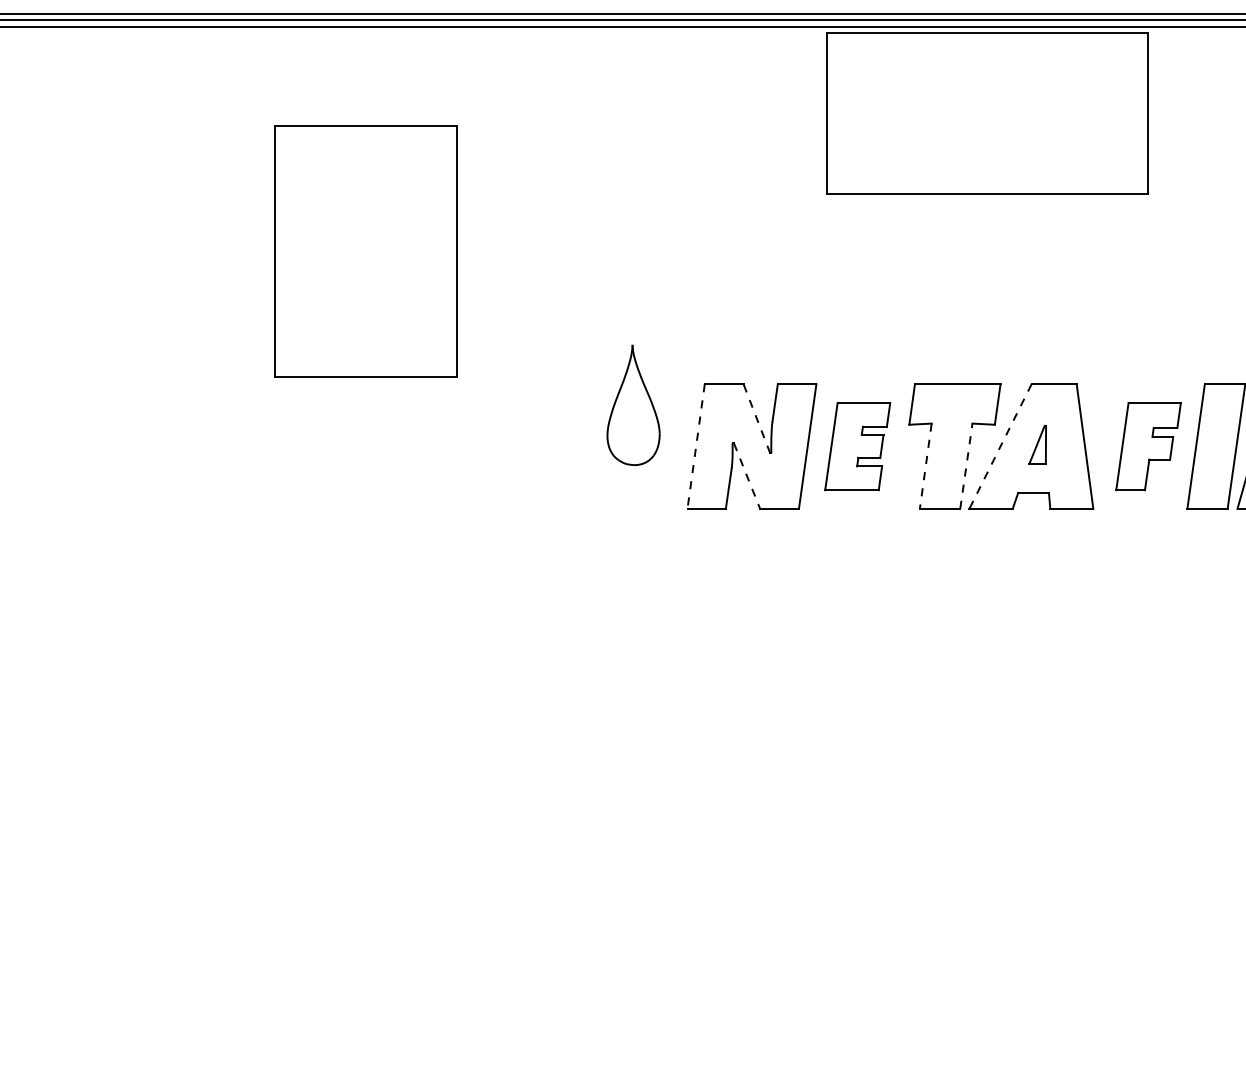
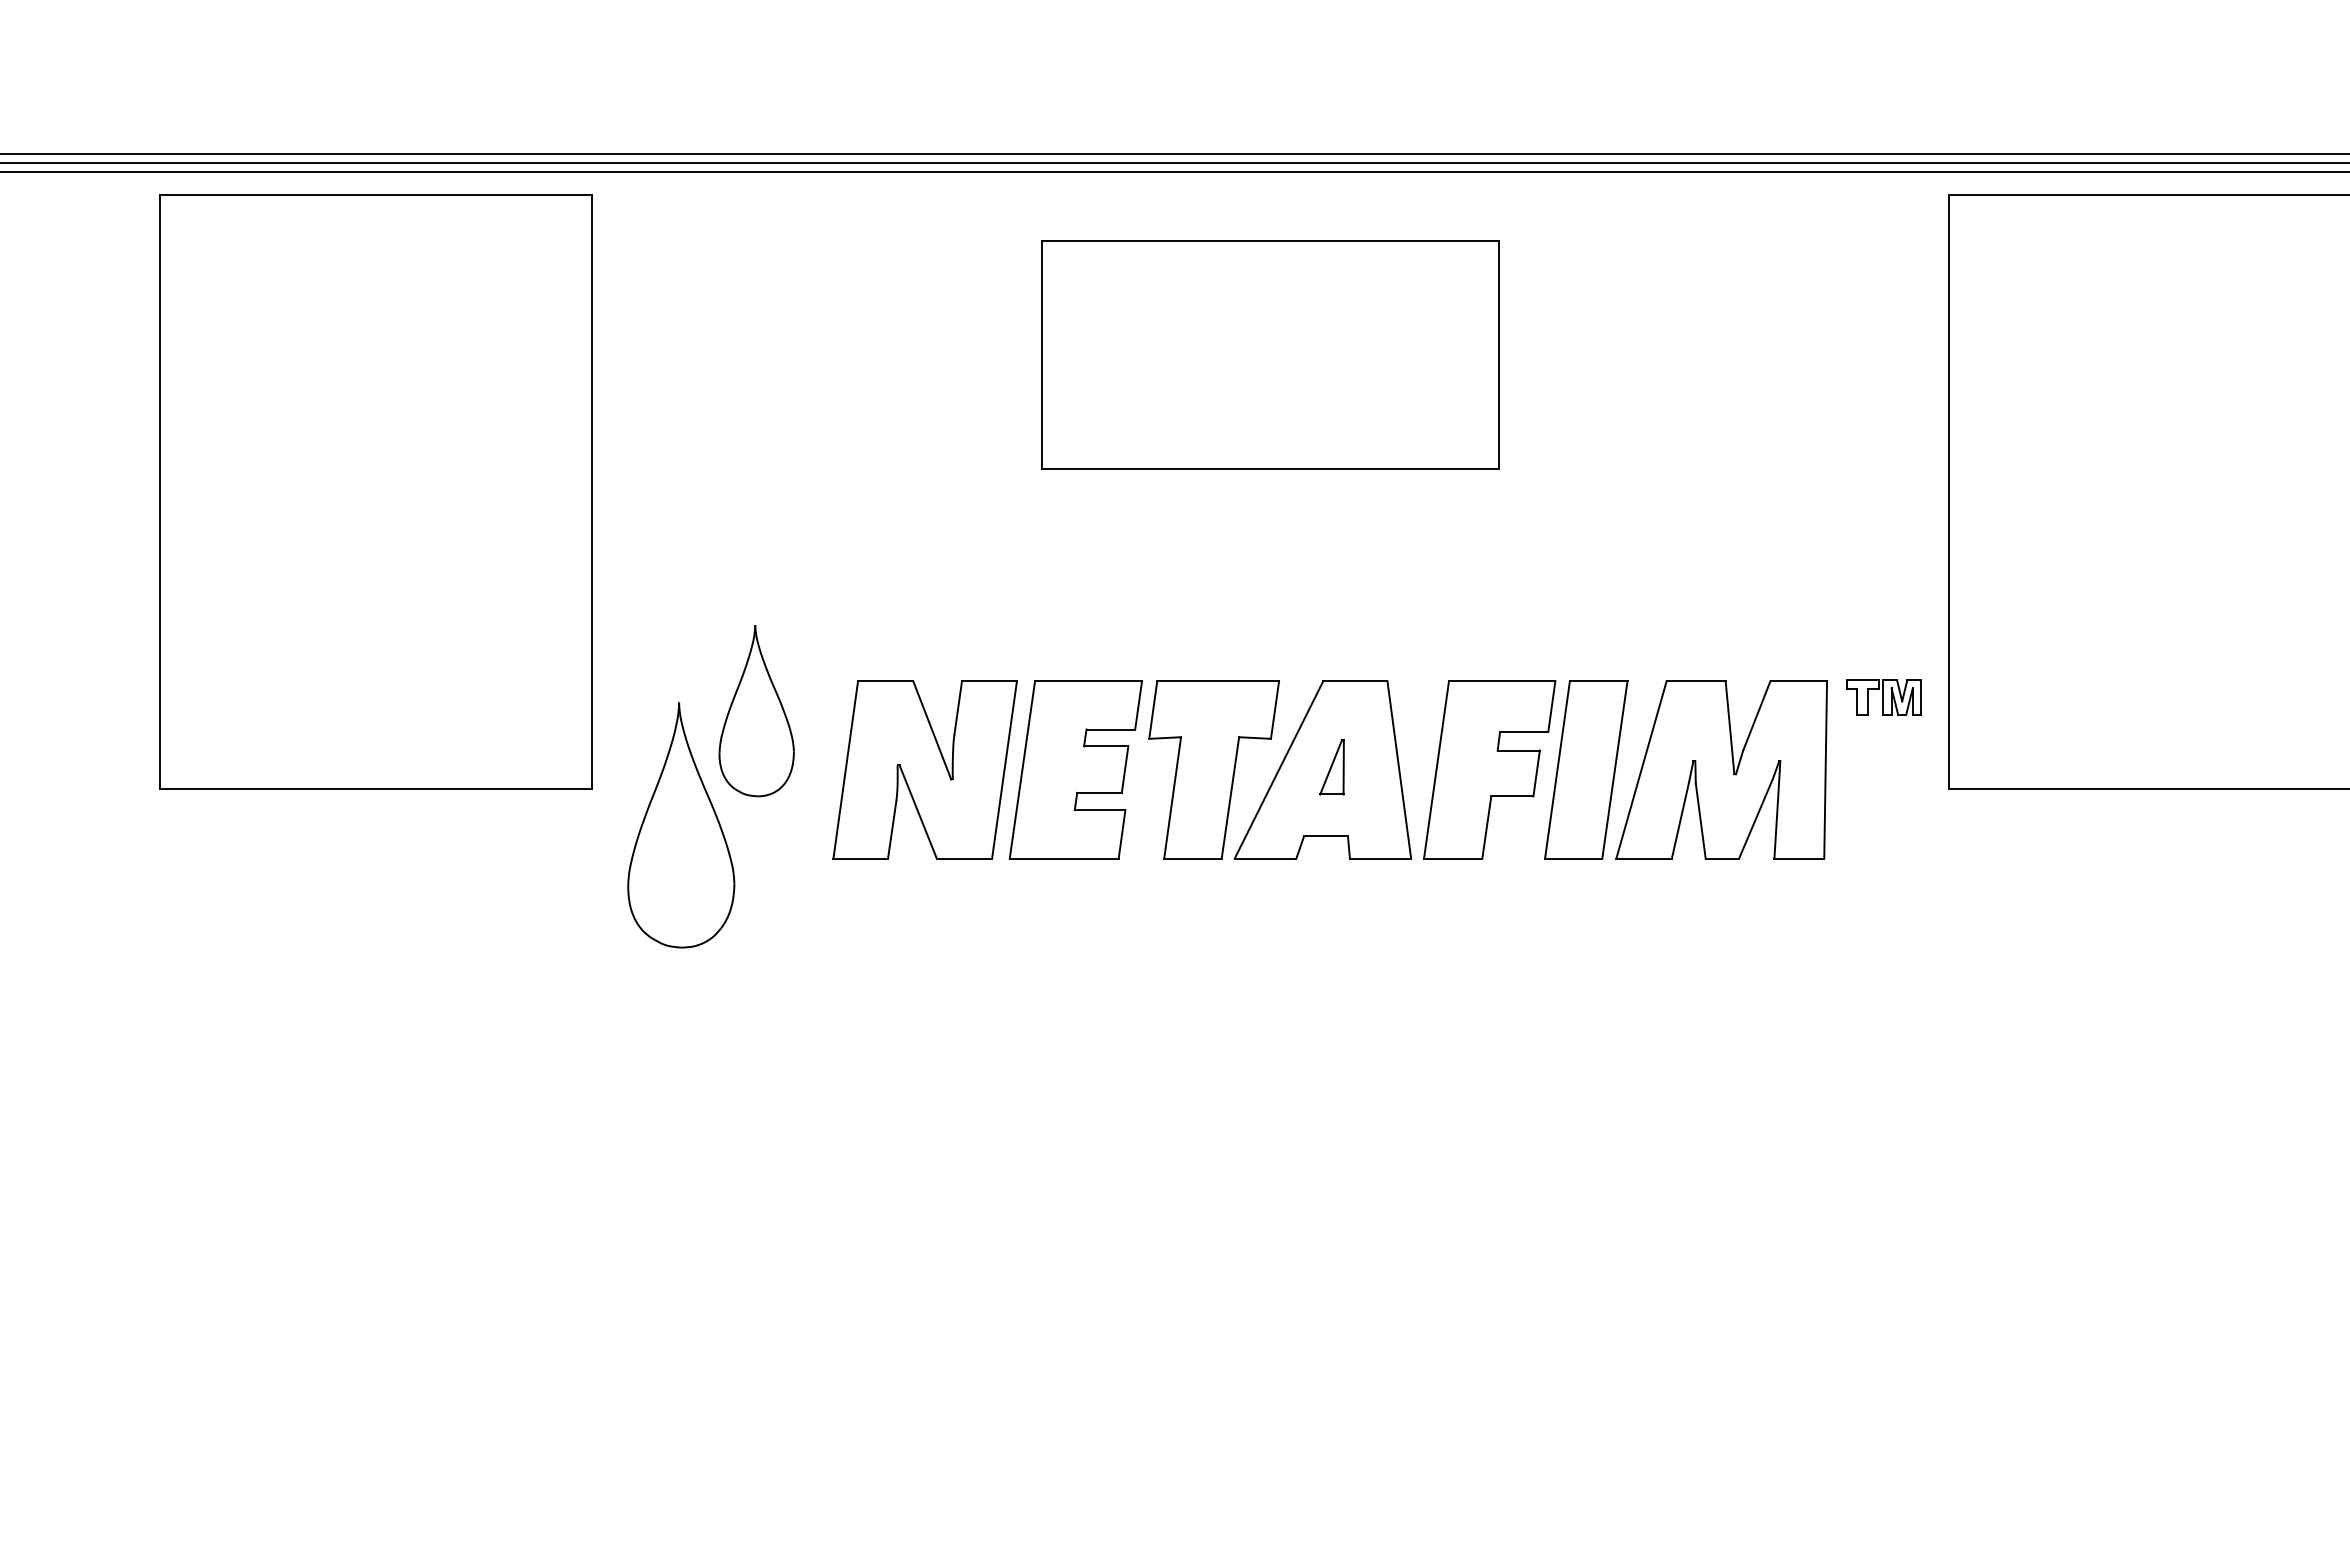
part: (987, 113) -> (1270, 354), moved
part: (365, 250) -> (375, 491), size x1.67
line: (757, 418) -> (932, 730), dashed -> solid
line: (695, 446) -> (845, 769), dashed -> solid
part: (857, 446) -> (1075, 769), size x1.43
line: (1000, 446) -> (1278, 770), dashed -> solid
part: (1148, 446) -> (1489, 769), size x1.43
line: (966, 465) -> (1230, 797), dashed -> solid
line: (925, 466) -> (1172, 798), dashed -> solid
line: (747, 476) -> (918, 812), dashed -> solid
part: (580, 485) -> (681, 825), added

